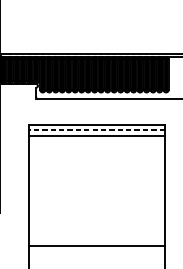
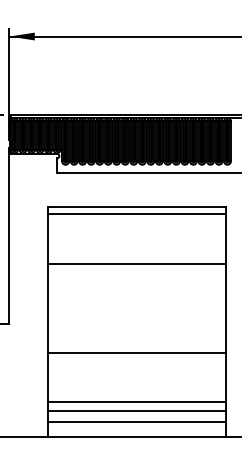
line: (96, 130) -> (136, 214), dashed -> solid
line: (96, 135) -> (136, 263), moved
line: (96, 246) -> (136, 352), moved

